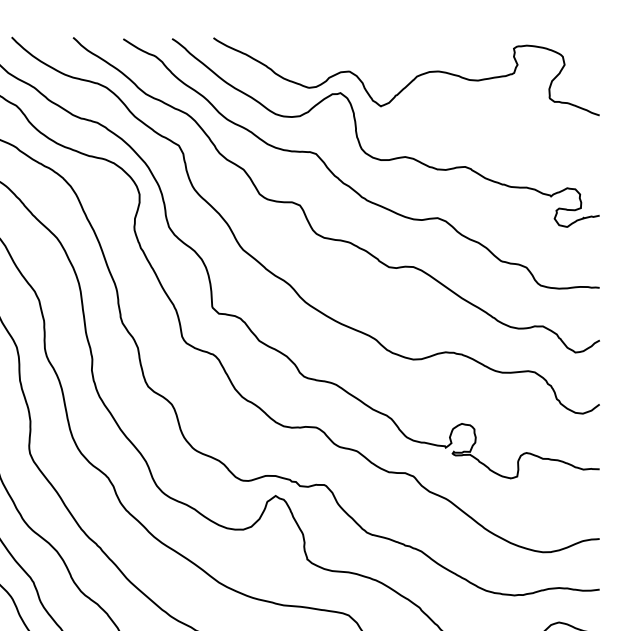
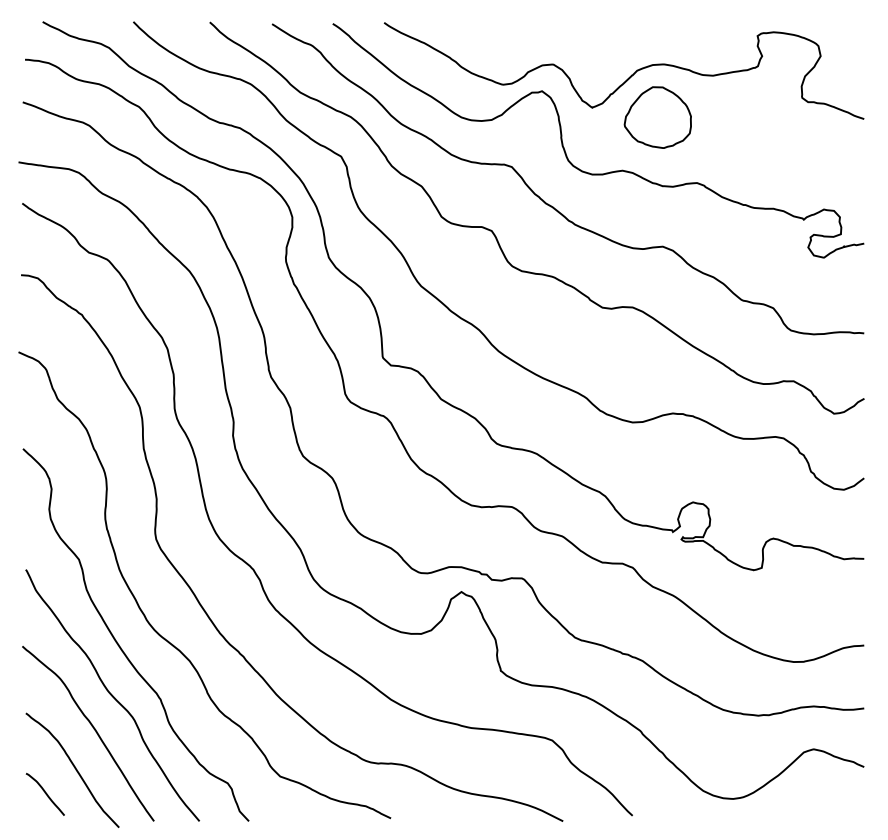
part: (433, 114) -> (657, 117), added

